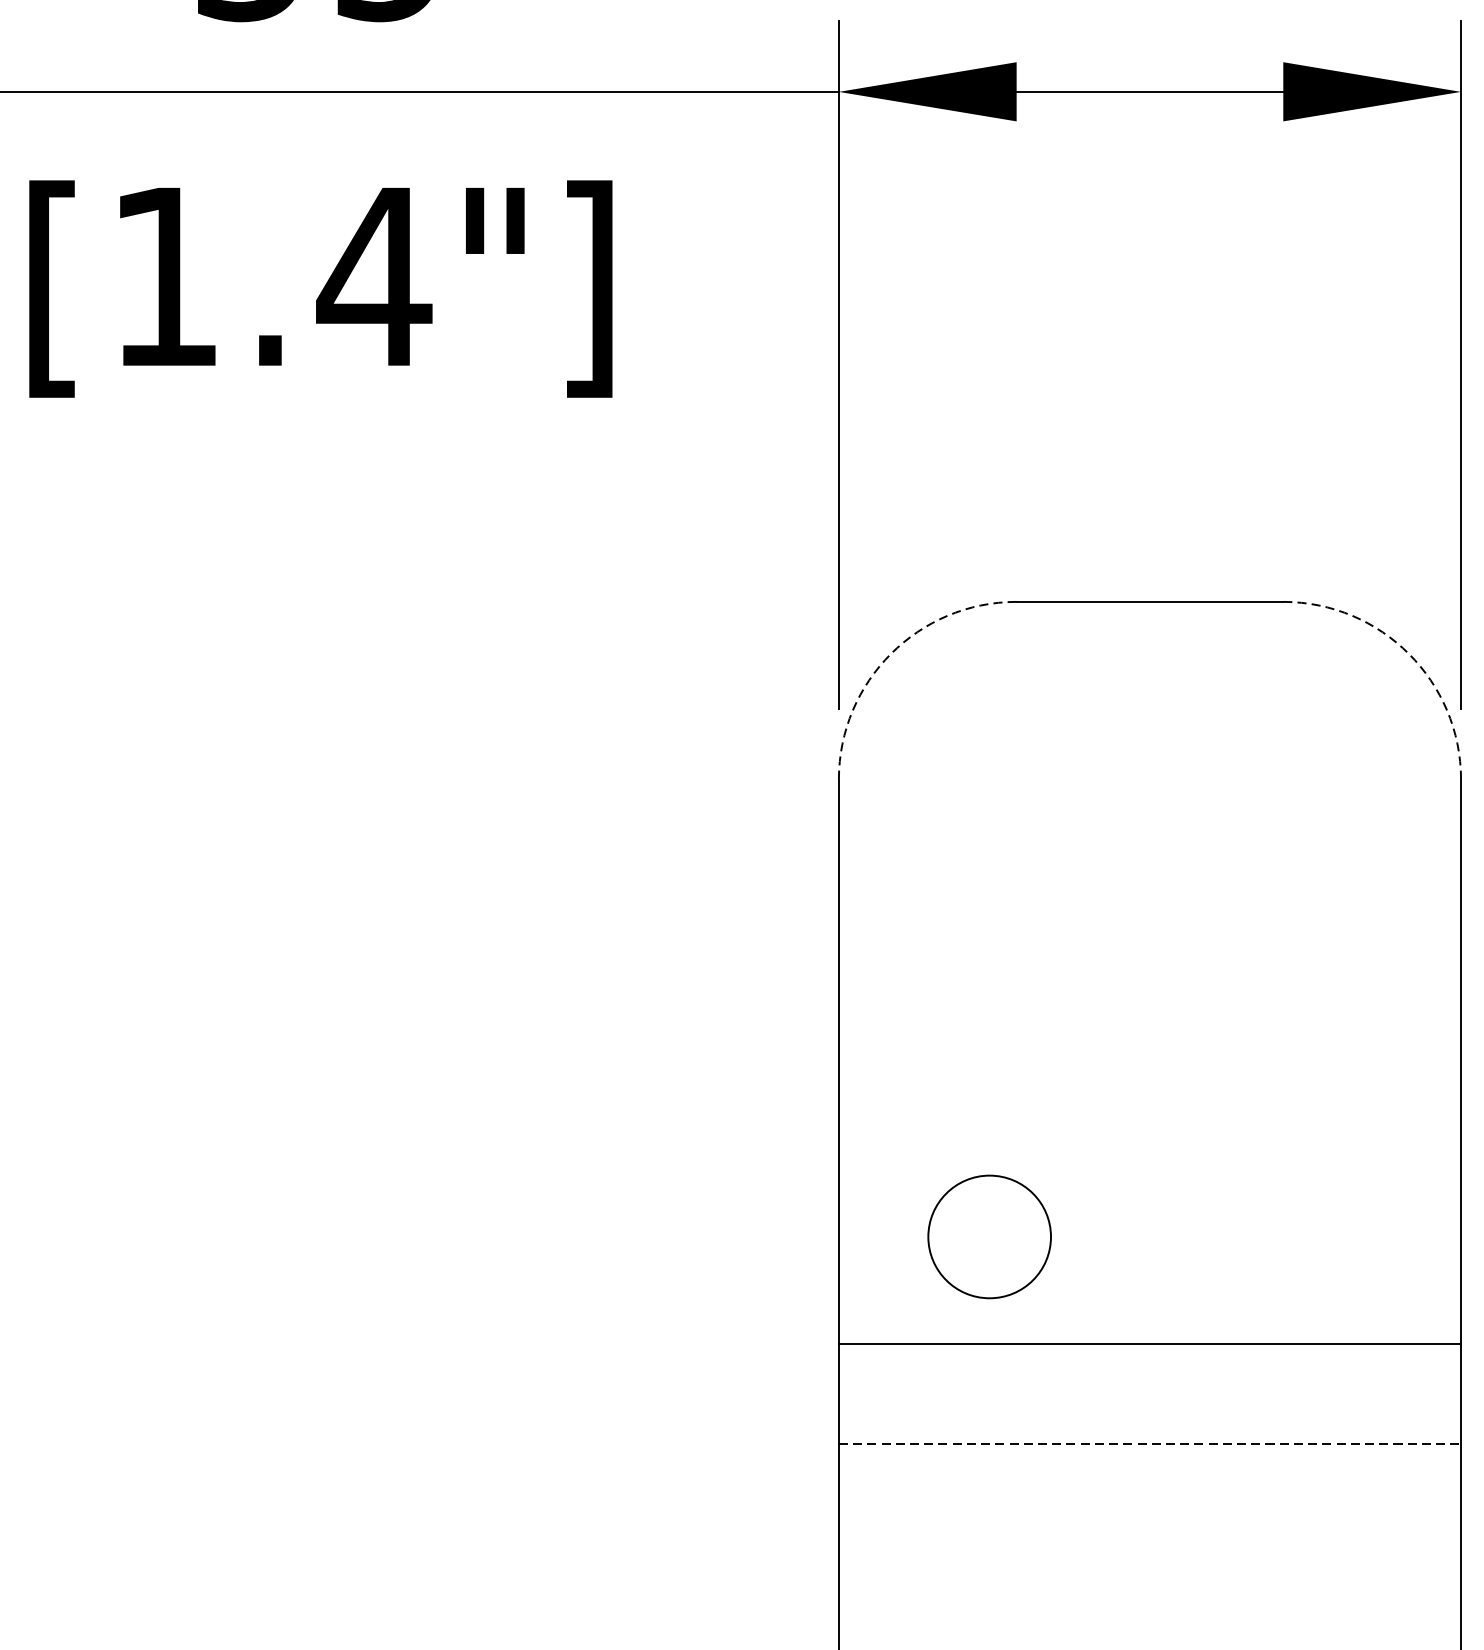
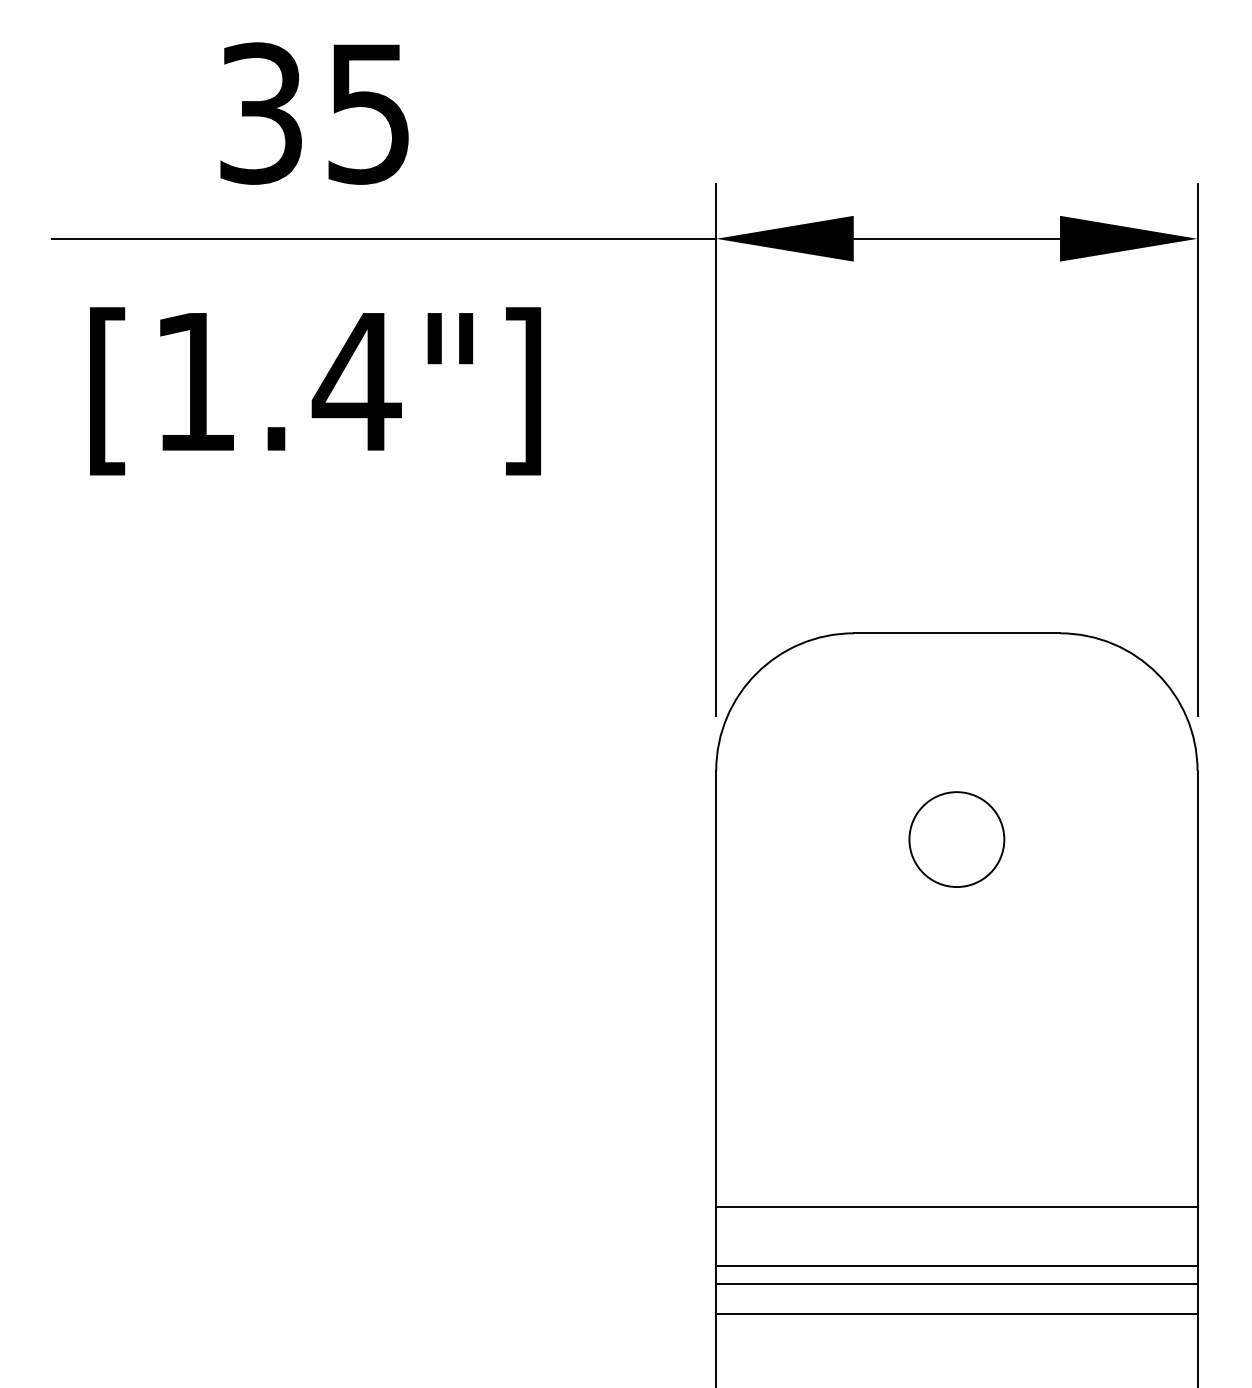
arc: (890, 653) -> (756, 673), dashed -> solid
arc: (1409, 653) -> (1157, 673), dashed -> solid
circle: (989, 1236) -> (956, 839), moved
line: (1149, 1419) -> (956, 1265), added
line: (1149, 1443) -> (956, 1284), dashed -> solid
line: (1149, 1481) -> (956, 1313), added

